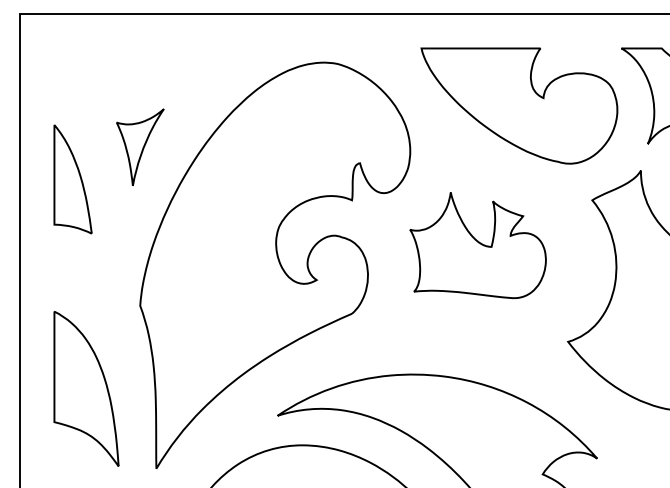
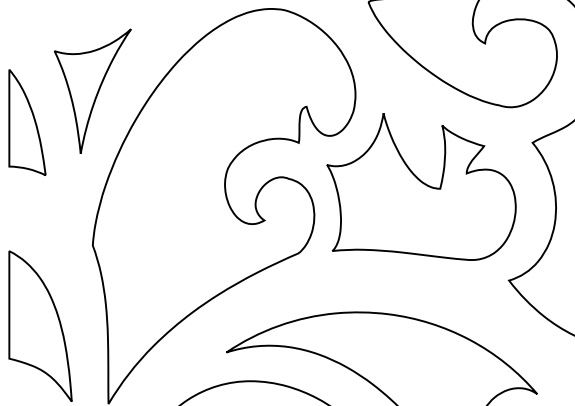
part: (140, 147) -> (93, 91), size x1.67
part: (477, 245) -> (420, 186), size x1.43

